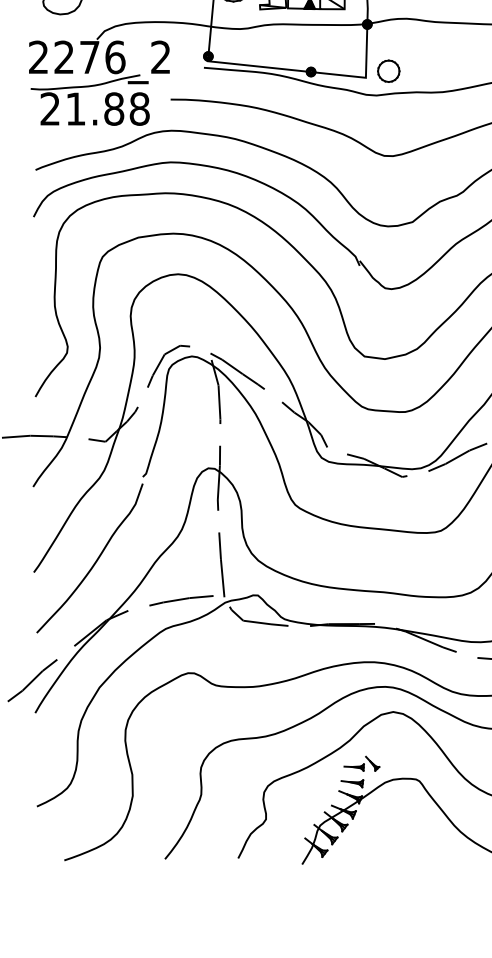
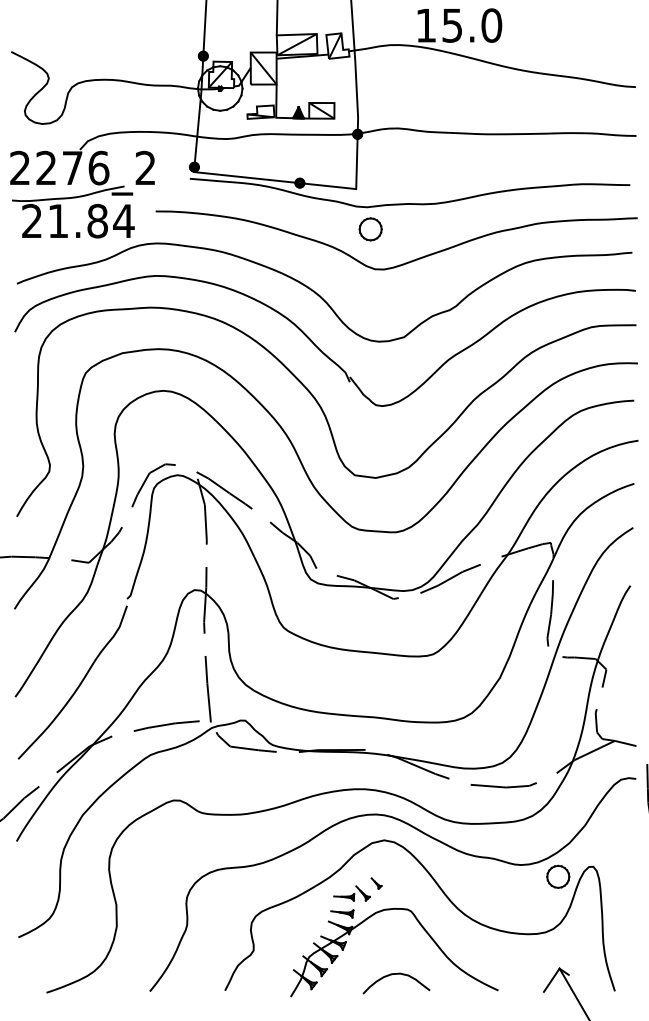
part: (388, 71) -> (370, 229), moved
text: (139, 109) -> (123, 221), 21.88 -> 21.84
part: (385, 754) -> (376, 883), added
curve: (405, 842) -> (396, 974), added

